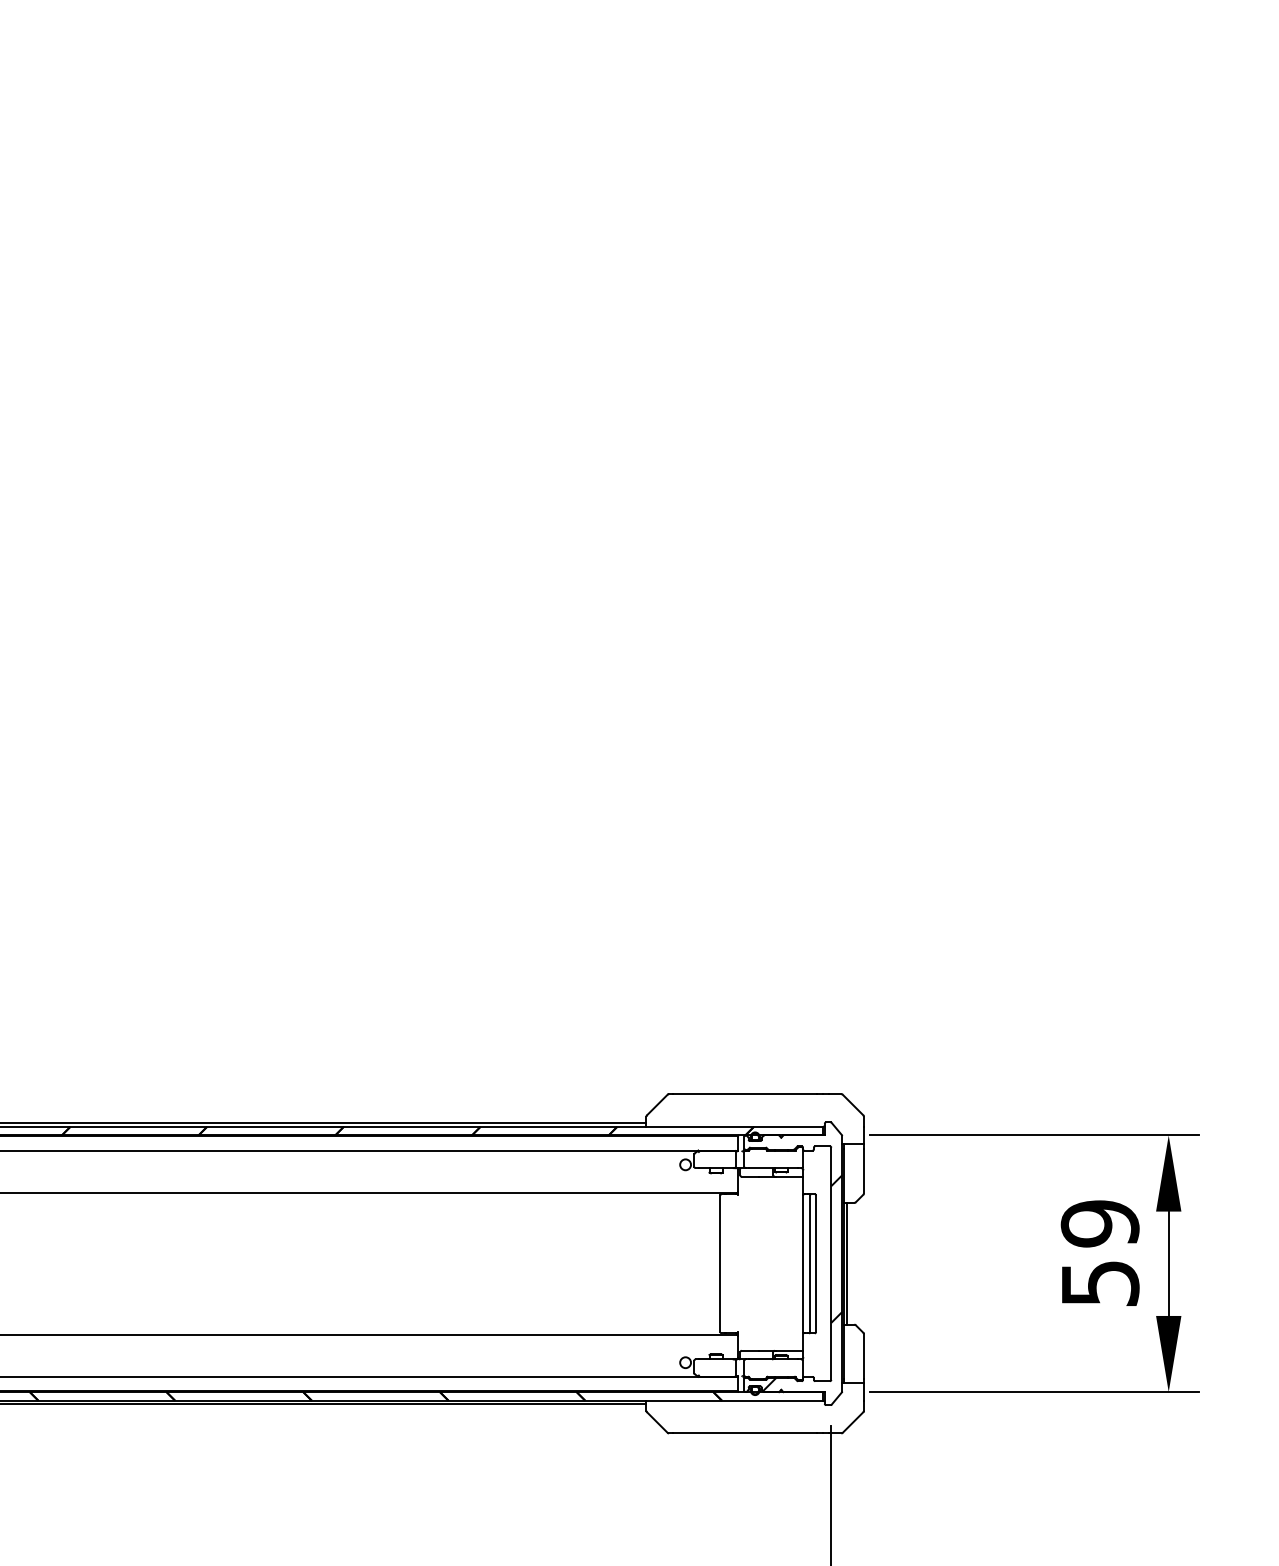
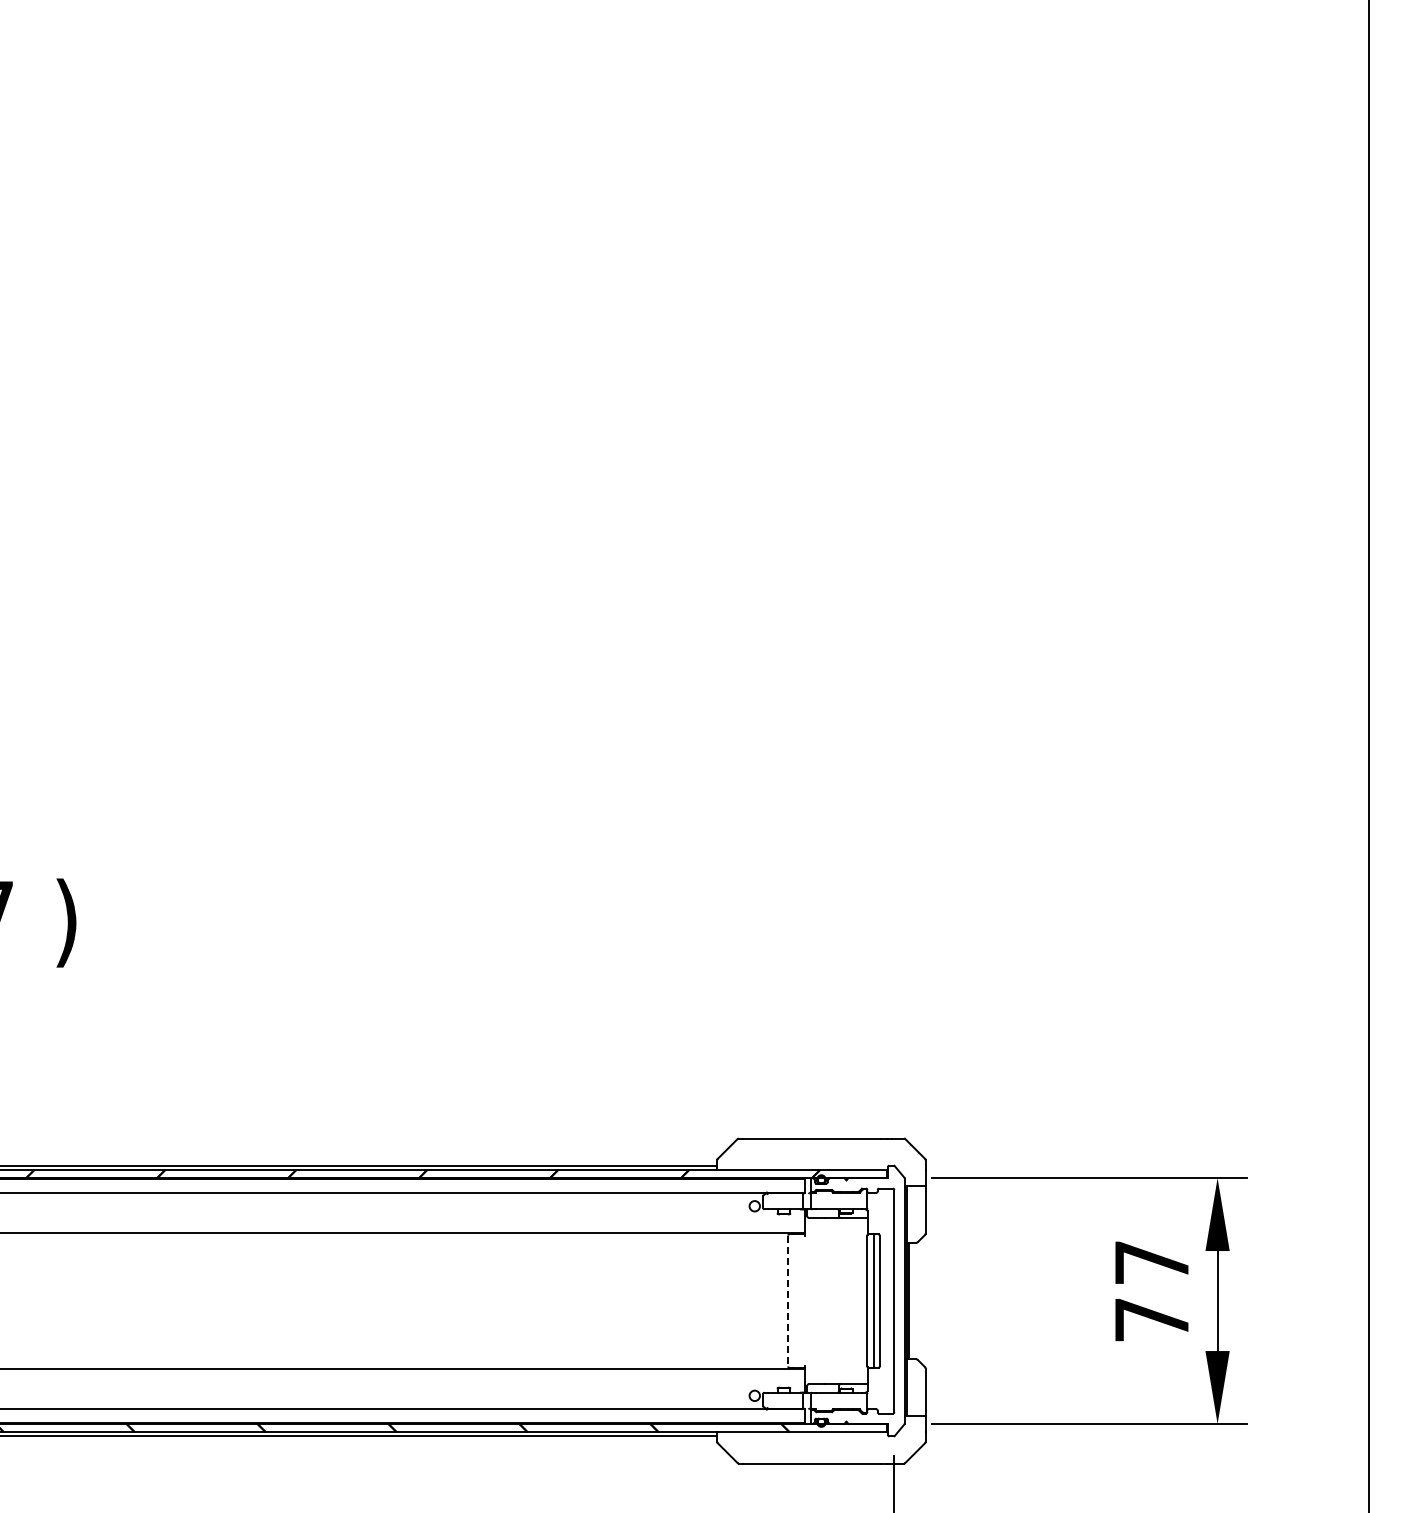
text: (1099, 1252) -> (1151, 1290), 59 -> 77
hatch: (792, 1263) -> (857, 1300), removed
line: (720, 1264) -> (788, 1301), solid -> dashed

